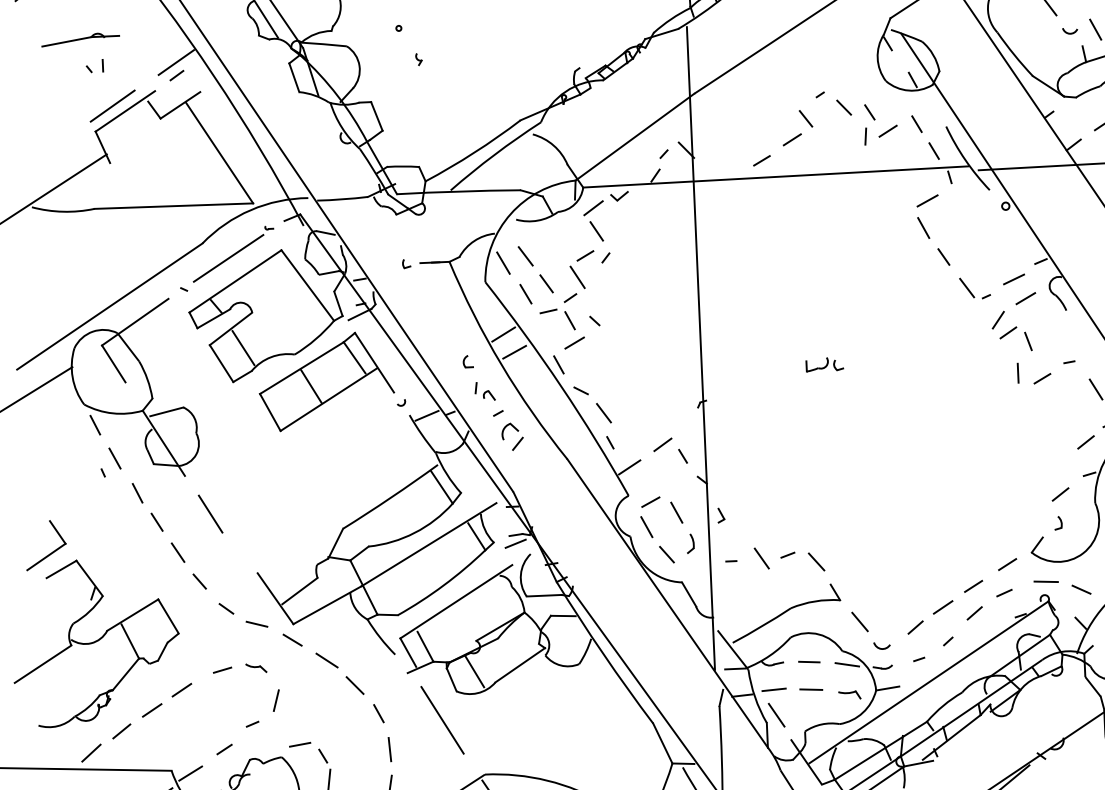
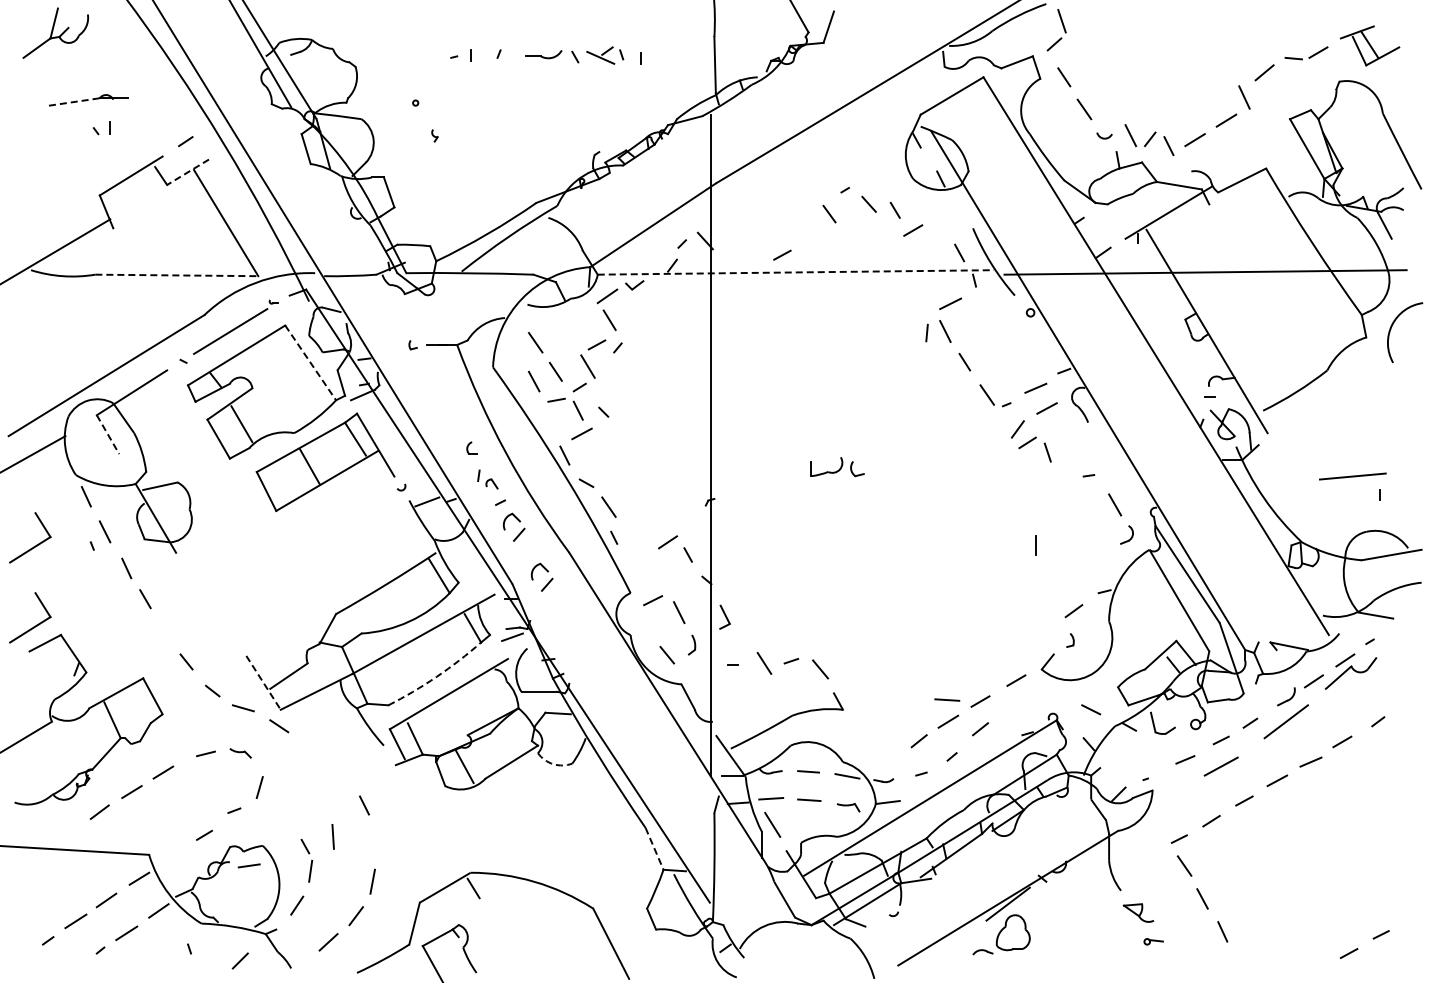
line: (67, 41) -> (74, 101), solid -> dashed
line: (176, 62) -> (185, 128), removed
line: (112, 105) -> (118, 169), removed
line: (179, 105) -> (187, 172), solid -> dashed
line: (916, 124) -> (942, 224), removed
line: (865, 136) -> (926, 332), moved
line: (792, 139) -> (814, 234), removed
line: (776, 176) -> (796, 272), solid -> dashed
line: (174, 206) -> (177, 275), solid -> dashed
line: (503, 262) -> (512, 348), removed
line: (307, 286) -> (310, 363), solid -> dashed
line: (503, 334) -> (509, 421), removed
line: (514, 352) -> (519, 440), removed
part: (824, 363) -> (837, 466), size x1.4
line: (114, 364) -> (108, 435), solid -> dashed
line: (1017, 373) -> (1035, 545), moved
line: (1042, 378) -> (1060, 491), removed
line: (1086, 442) -> (1102, 558), removed
line: (629, 466) -> (632, 563), removed
part: (48, 473) -> (36, 544), added
part: (545, 478) -> (546, 571), added
line: (210, 513) -> (200, 592), removed
part: (721, 515) -> (724, 617), size x1.6
line: (646, 526) -> (647, 625), removed
line: (178, 552) -> (165, 631), removed
line: (1046, 581) -> (947, 699), moved
arc: (443, 585) -> (436, 676), solid -> dashed
line: (1004, 592) -> (1011, 709), removed
line: (275, 598) -> (263, 682), solid -> dashed
line: (859, 621) -> (861, 732), removed
arc: (881, 647) -> (883, 760), removed
line: (326, 660) -> (313, 748), removed
arc: (560, 665) -> (553, 764), solid -> dashed
line: (355, 685) -> (341, 775), removed
line: (442, 720) -> (429, 815), removed
line: (662, 743) -> (654, 848), solid -> dashed
line: (299, 744) -> (248, 865), moved
line: (389, 749) -> (332, 836), moved
line: (91, 752) -> (67, 832), removed
line: (190, 773) -> (168, 858), removed

